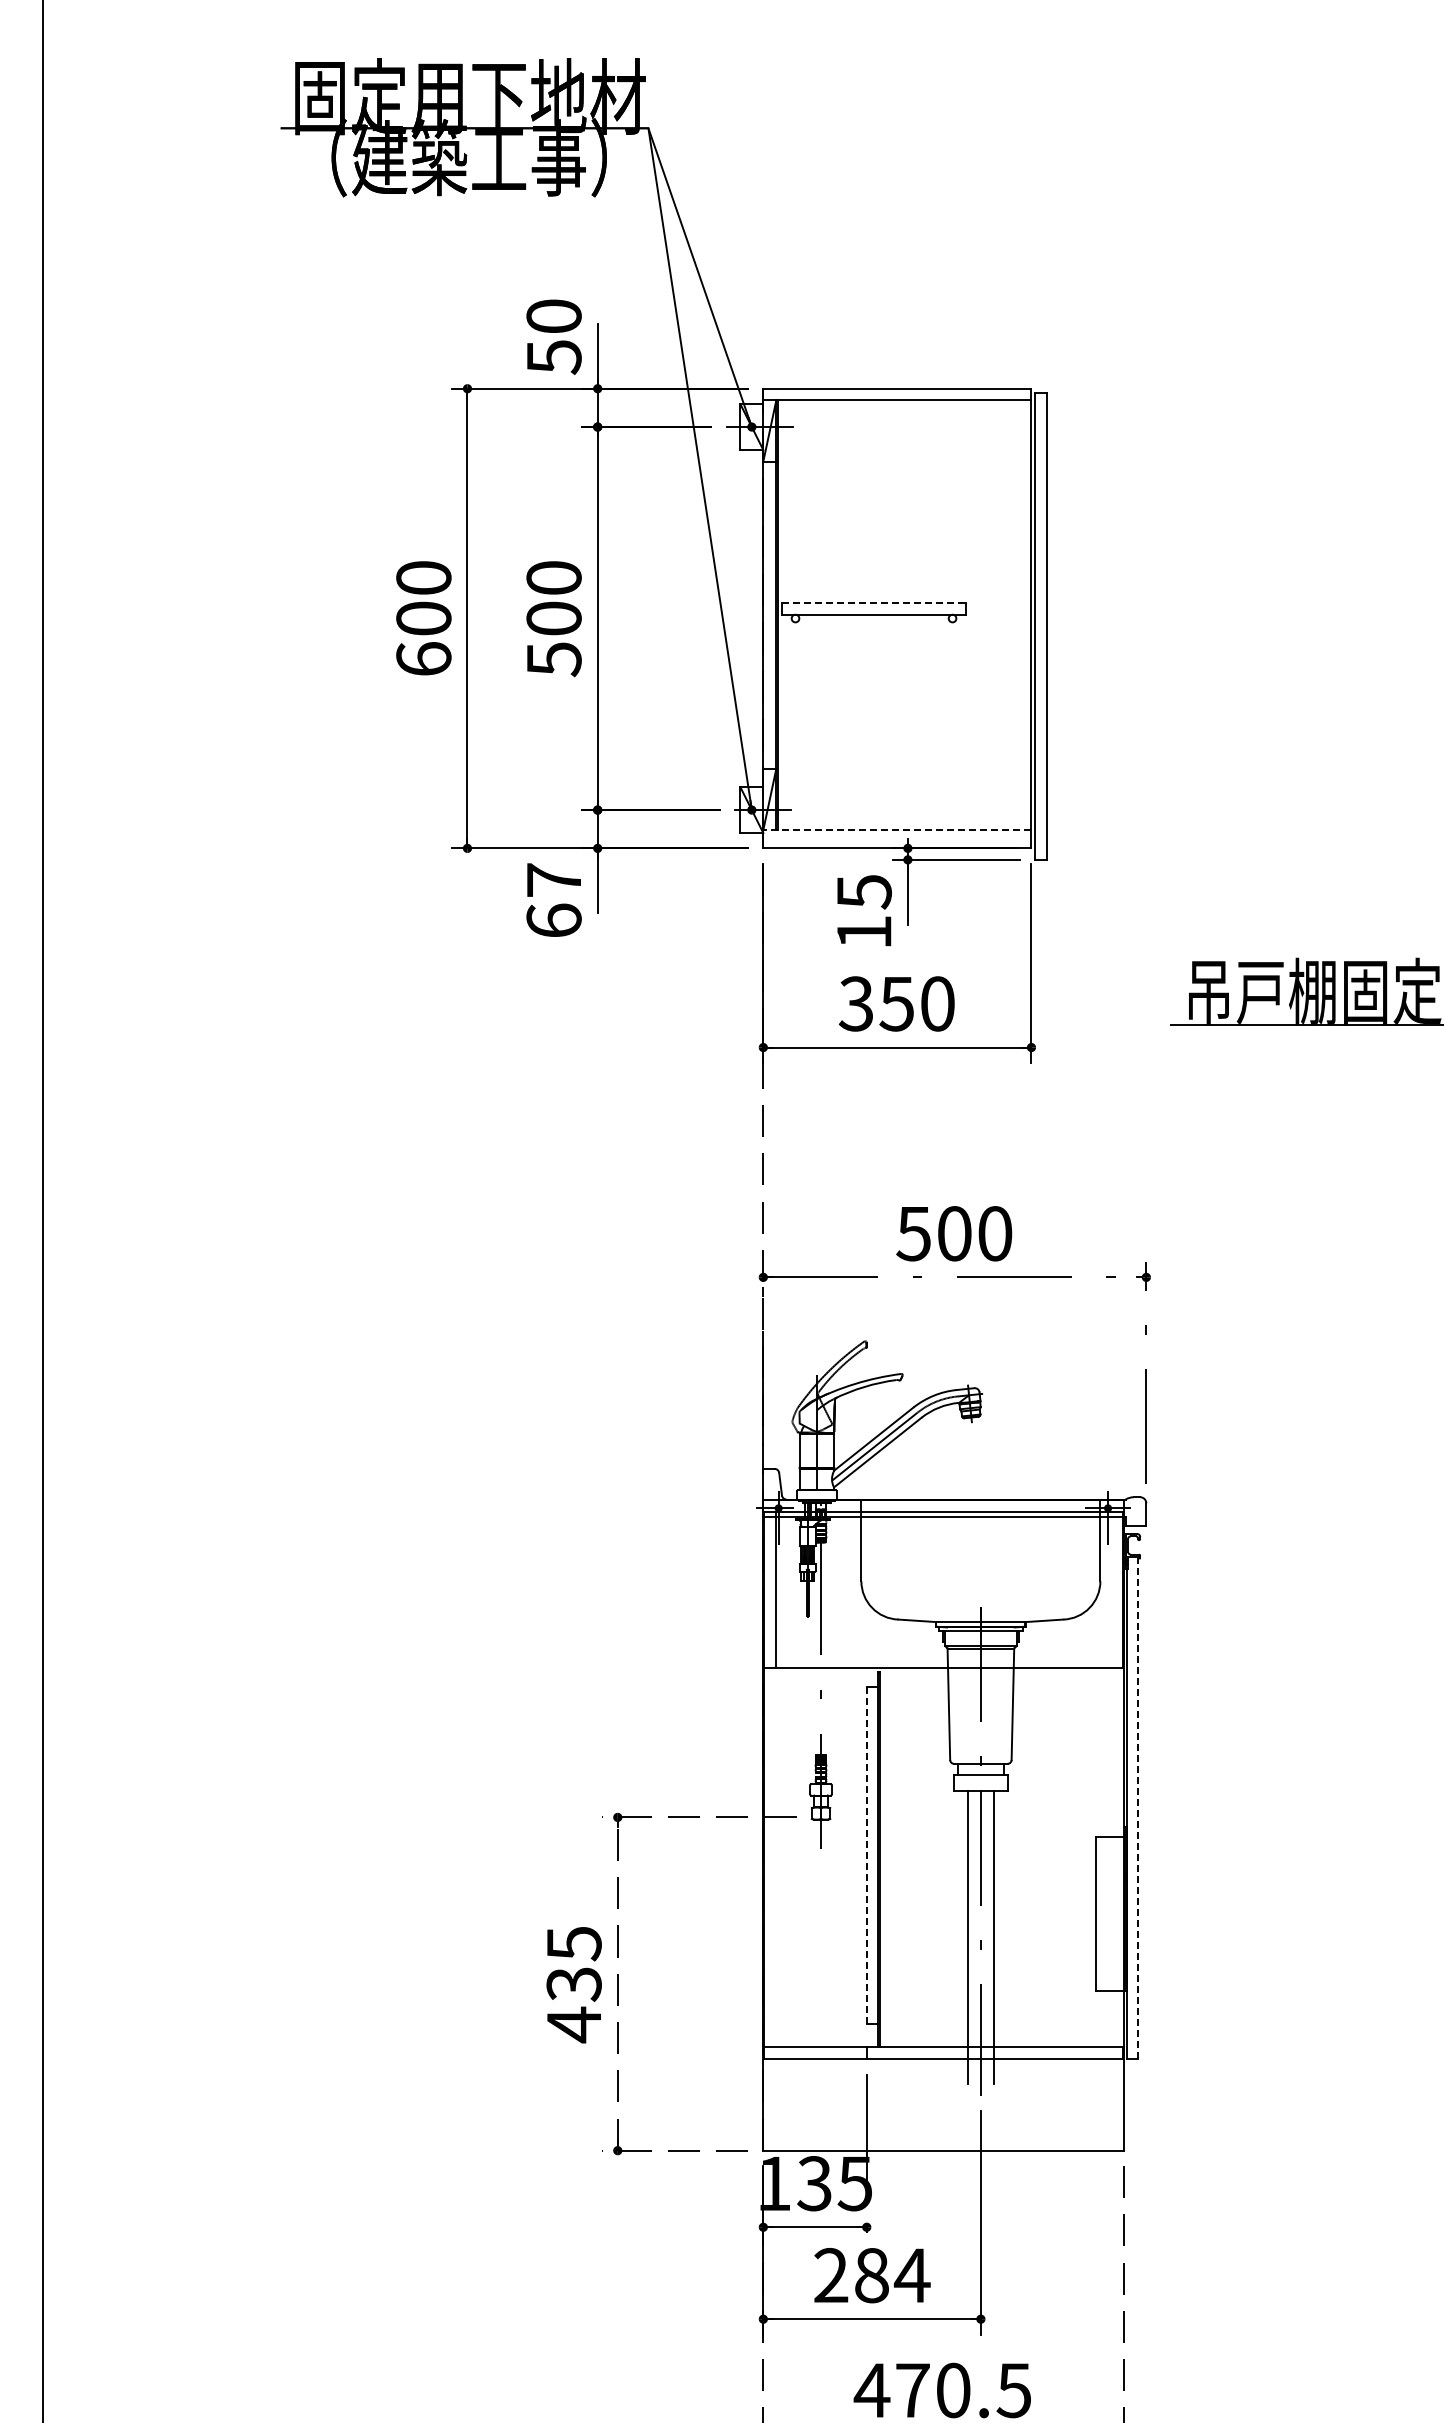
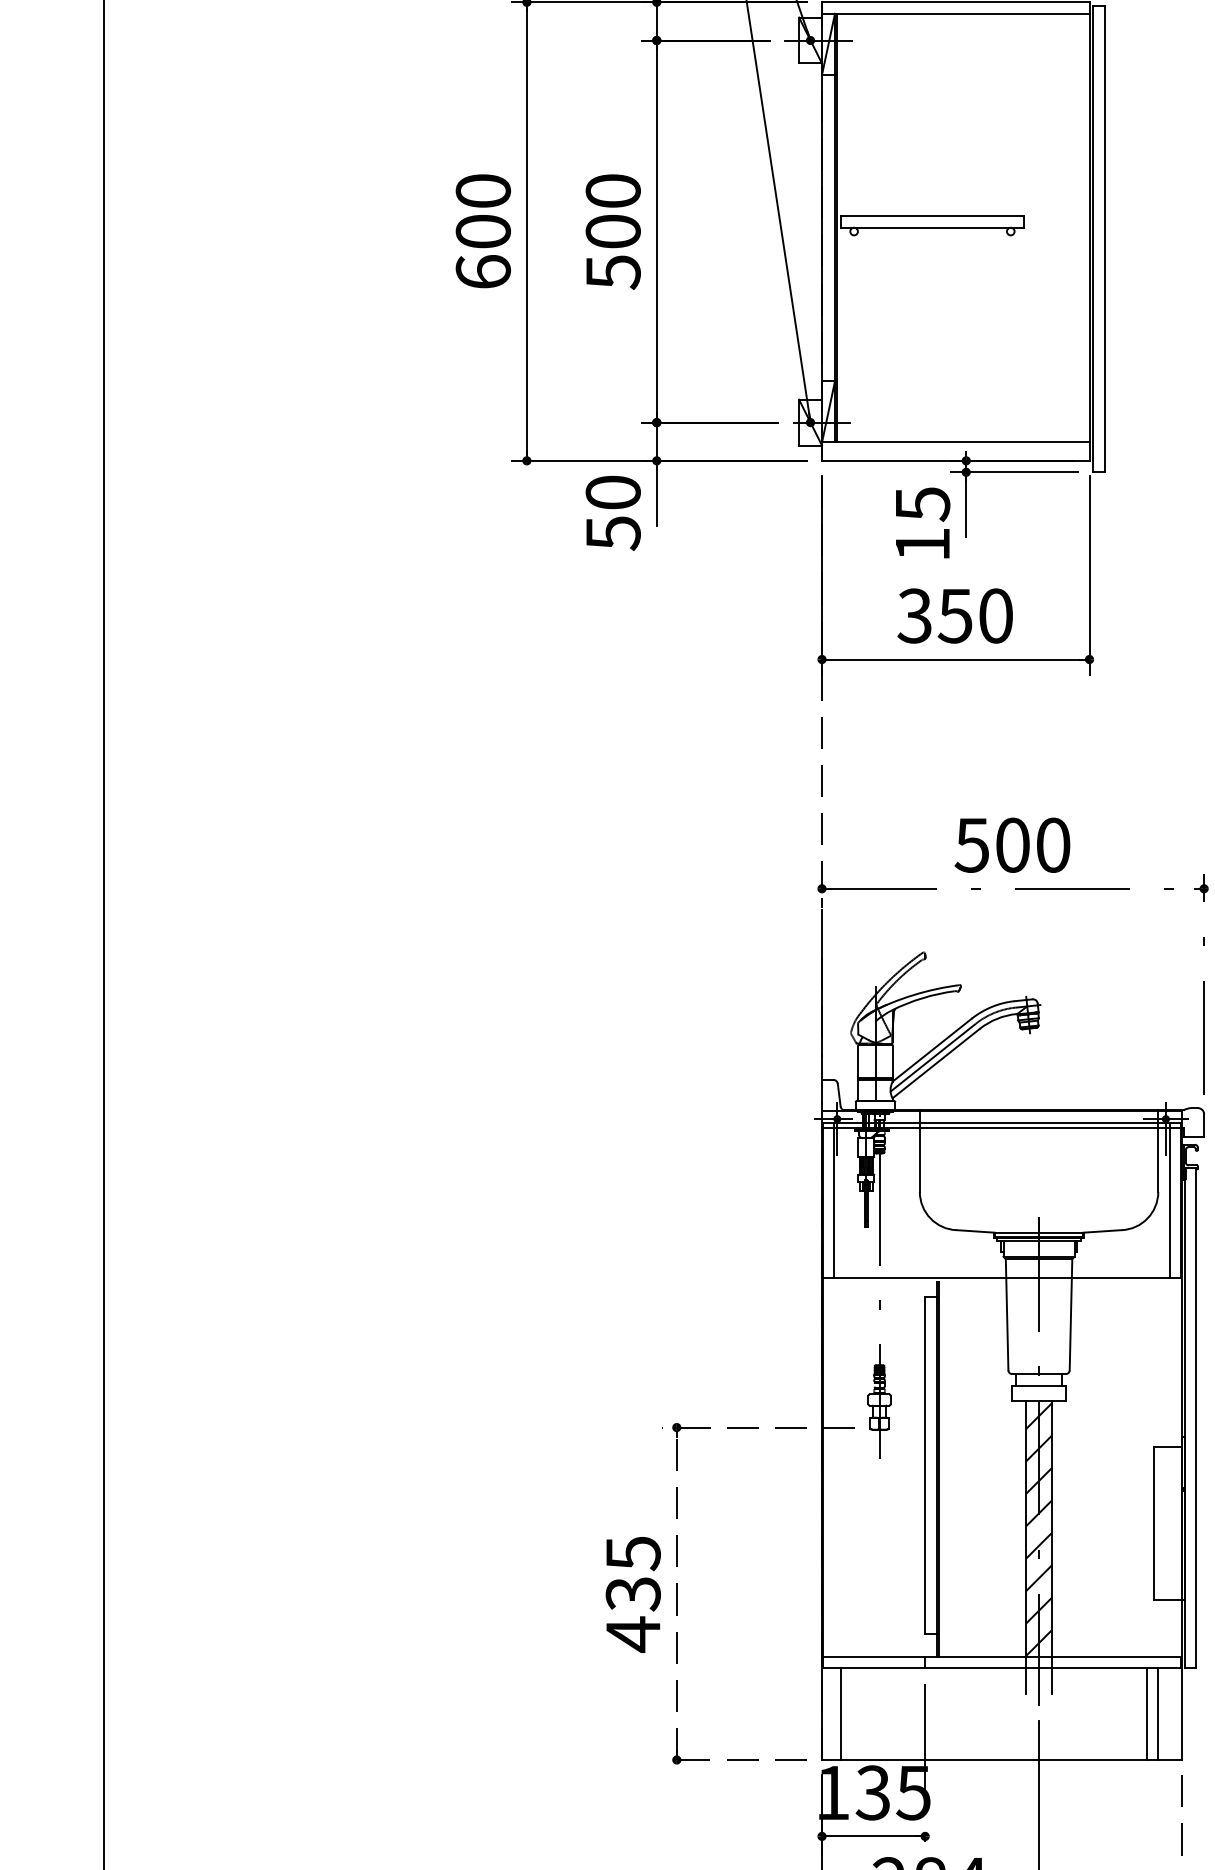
line: (874, 603) -> (932, 216), dashed -> solid
line: (896, 830) -> (954, 442), dashed -> solid
text: (553, 900) -> (612, 512), 67 -> 50
line: (1111, 1589) -> (1169, 1200), added
line: (1138, 1807) -> (1196, 1417), dashed -> solid
line: (866, 1855) -> (924, 1465), dashed -> solid
hatch: (980, 1919) -> (1038, 1529), added
line: (782, 2104) -> (841, 1713), added
line: (1088, 2104) -> (1146, 1713), added
line: (1100, 2104) -> (1158, 1713), added

